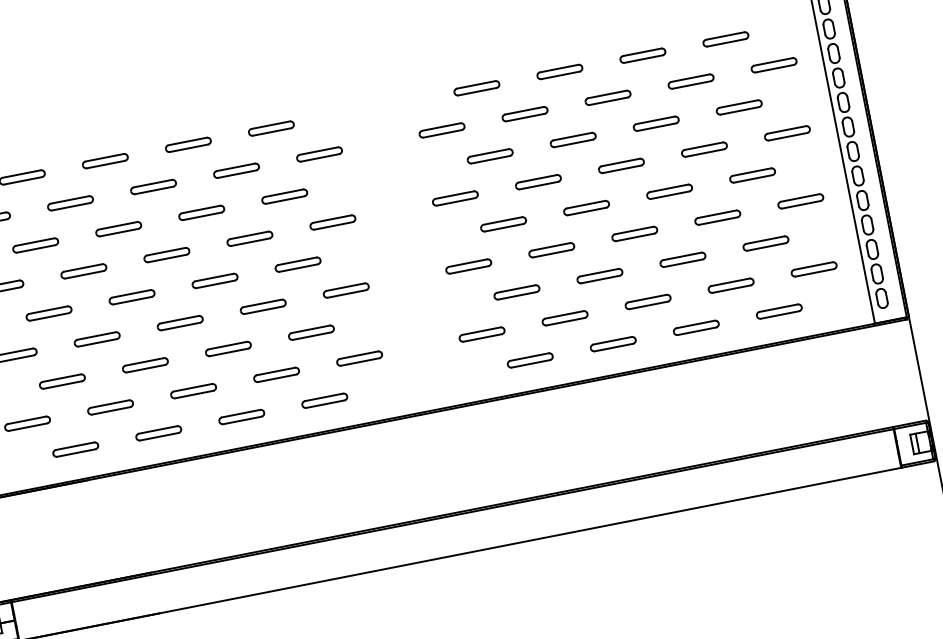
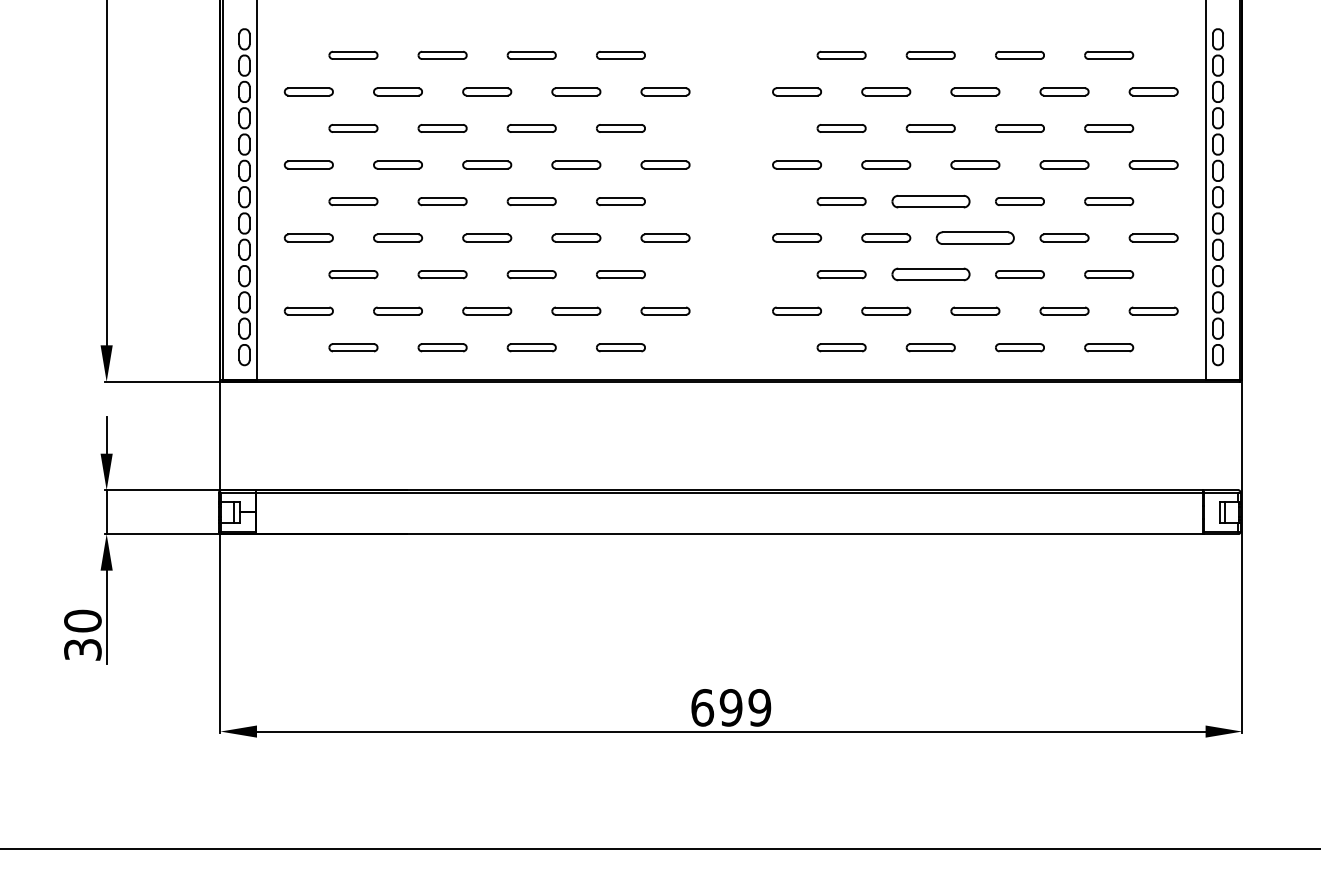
part: (586, 208) -> (930, 201), size x1.6
part: (634, 233) -> (975, 237), size x1.6
part: (599, 276) -> (930, 274), size x1.6

